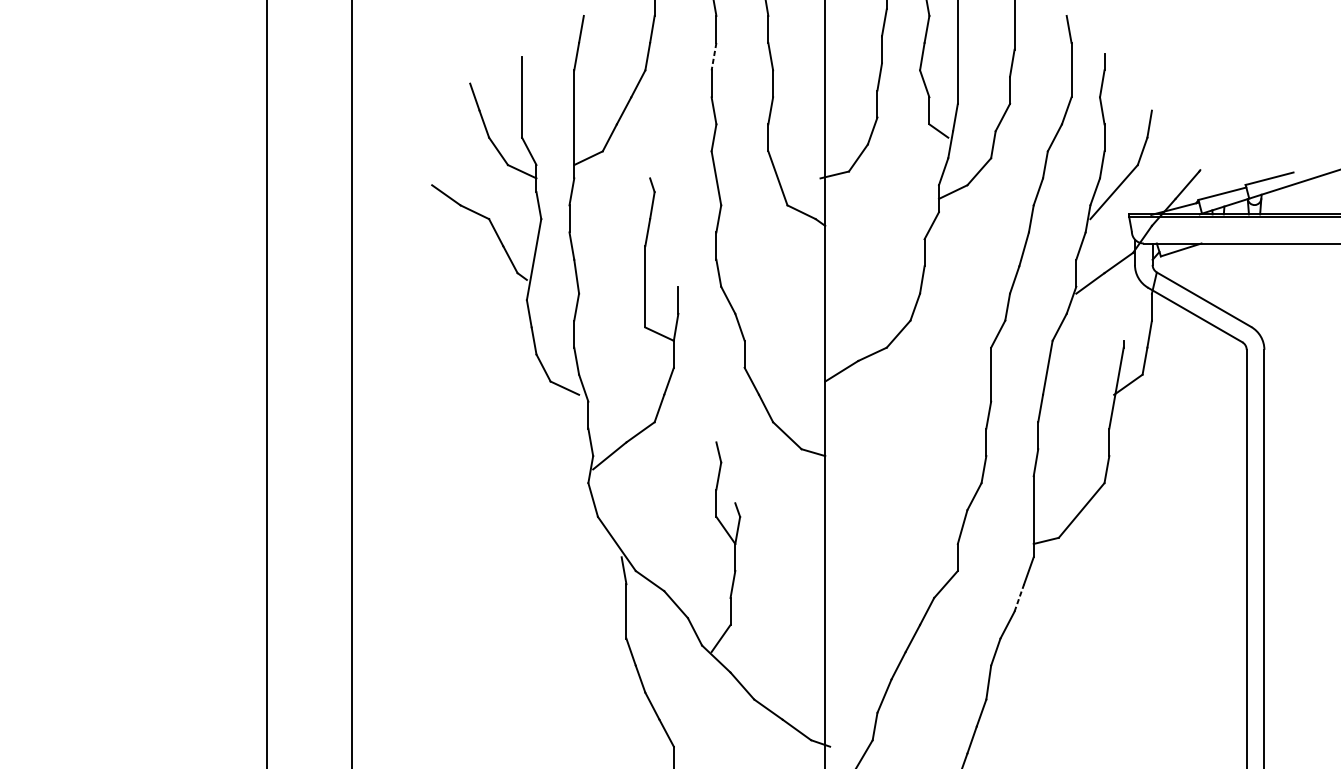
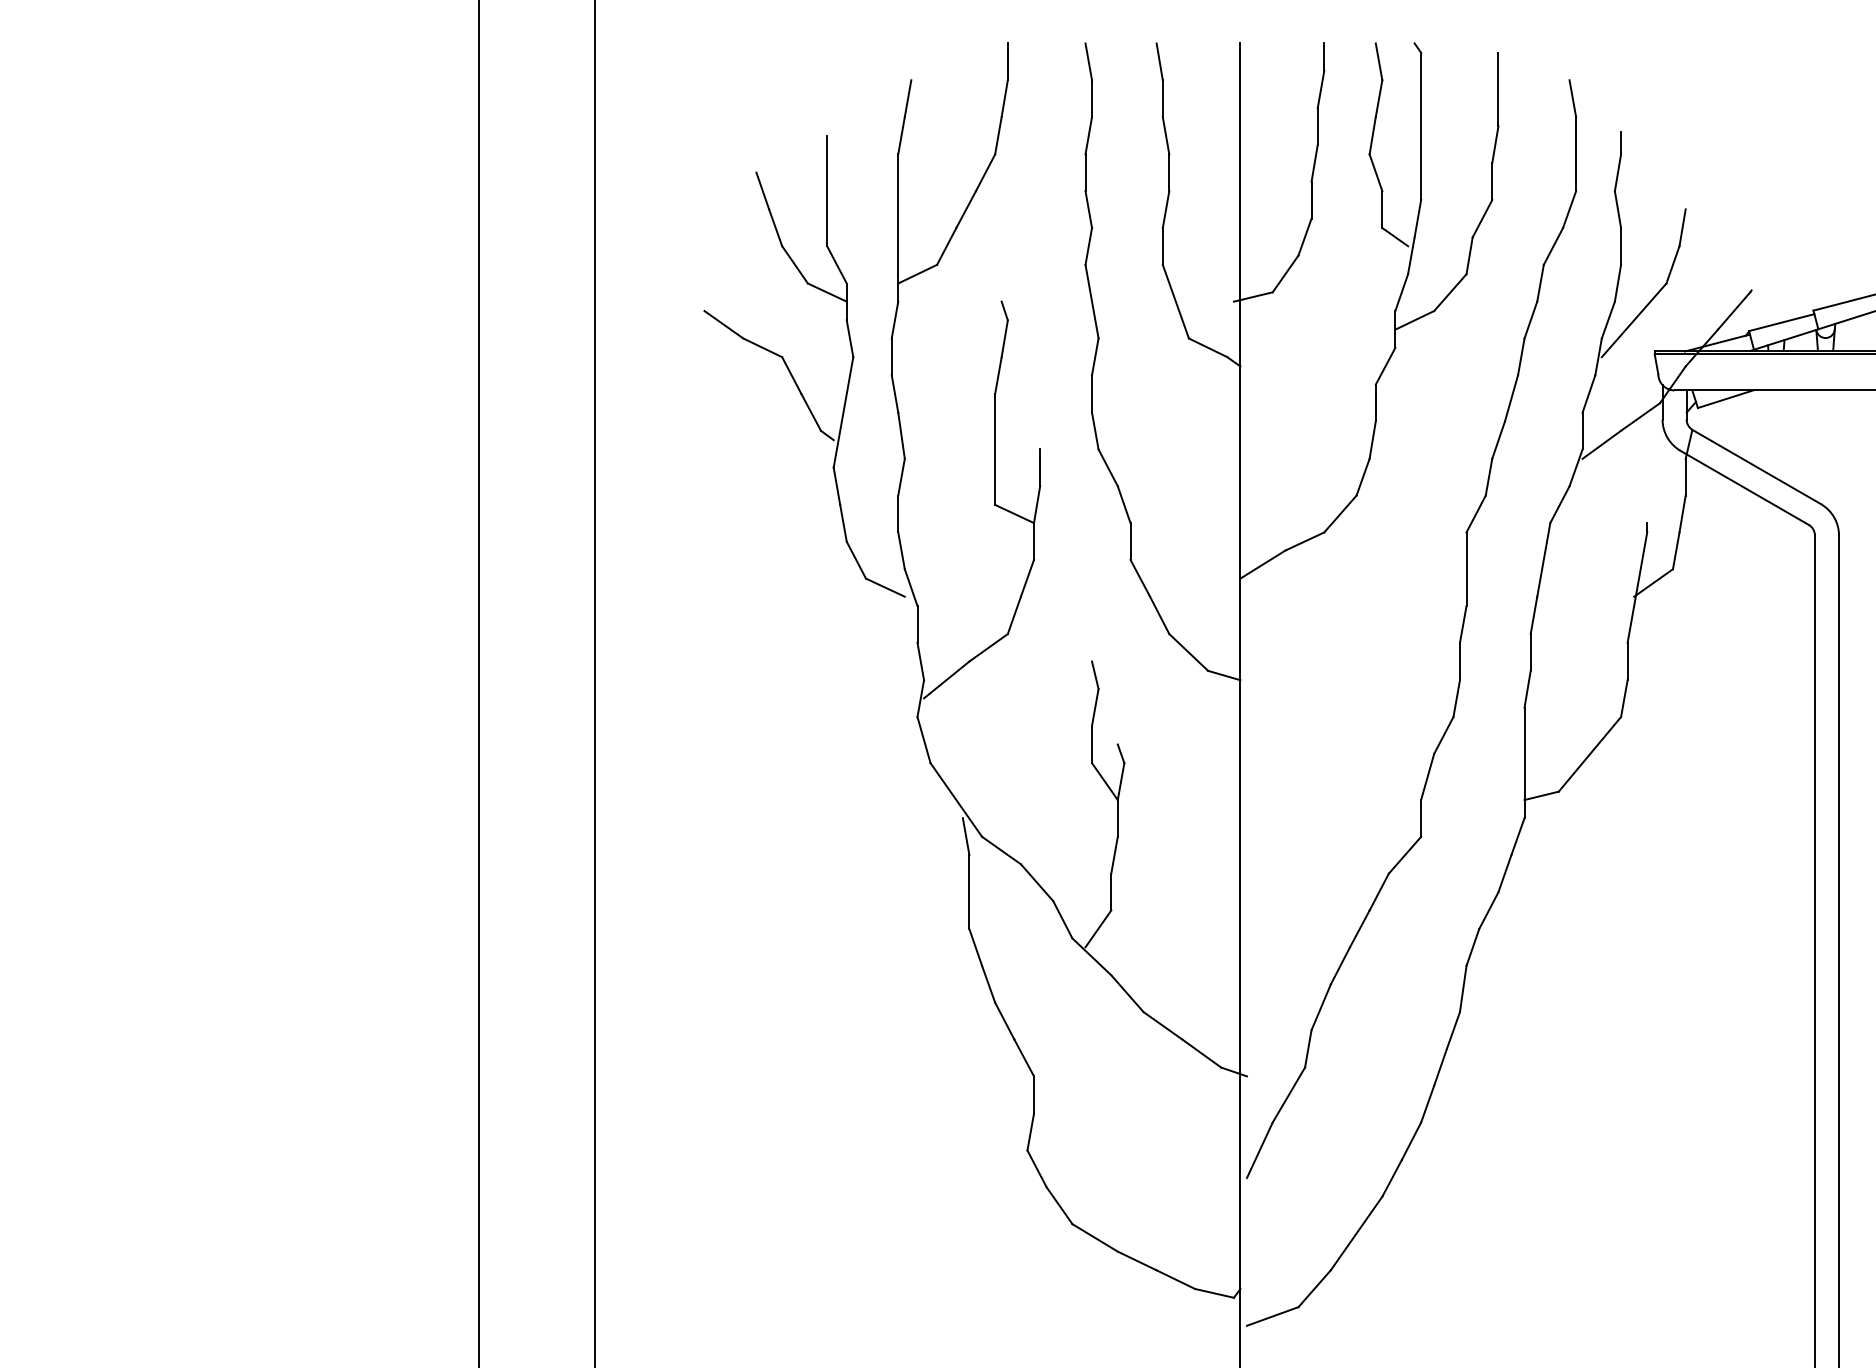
line: (713, 56) -> (1088, 135), dashed -> solid
line: (1019, 597) -> (1504, 873), dashed -> solid

